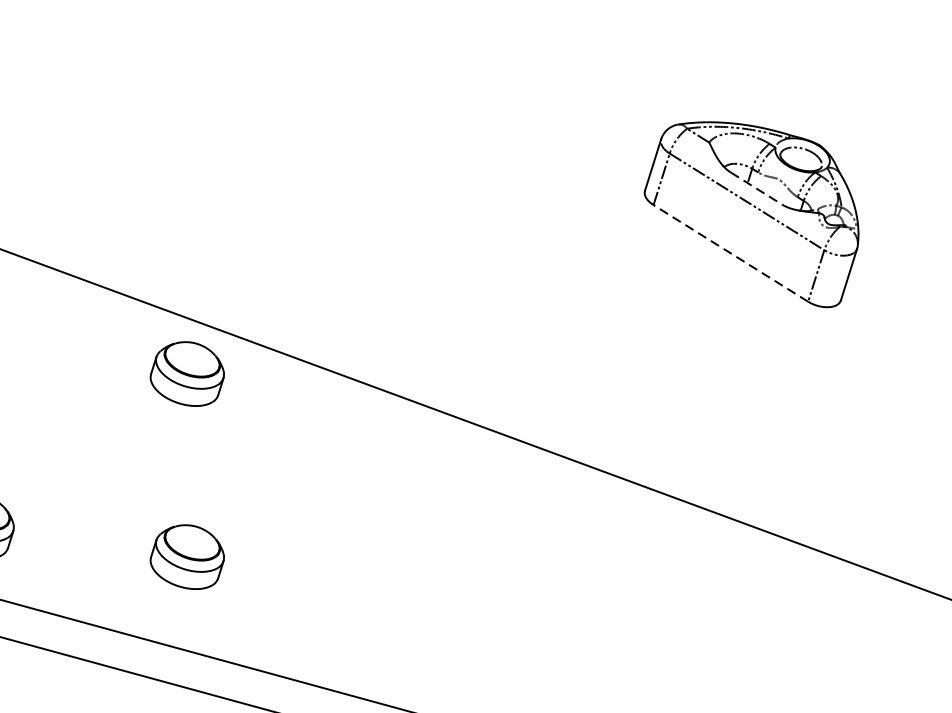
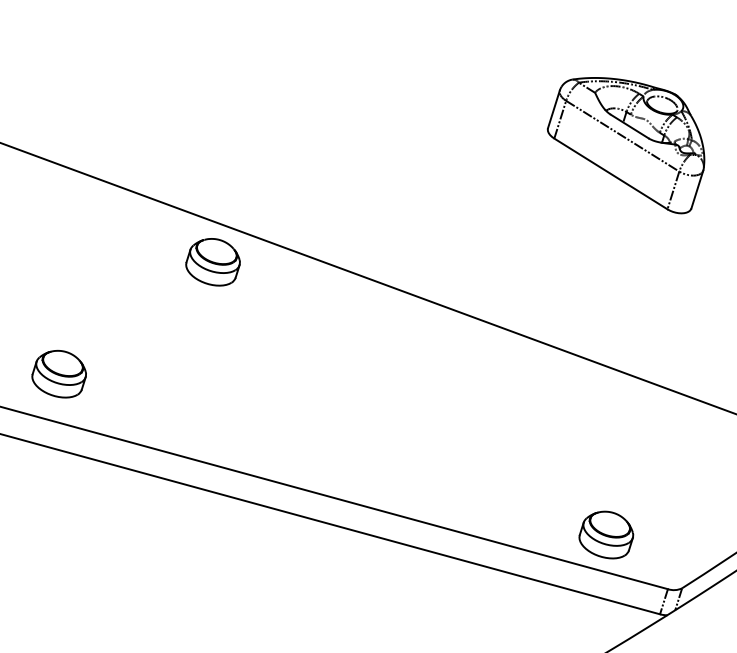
line: (757, 188) -> (630, 126), dashed -> solid
line: (730, 252) -> (610, 173), dashed -> solid
part: (186, 557) -> (212, 396), removed

